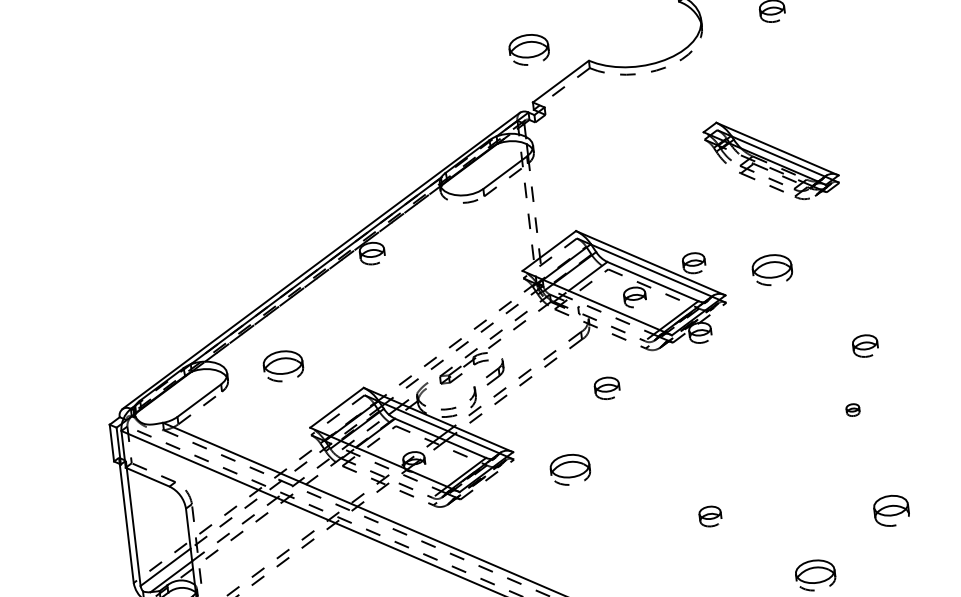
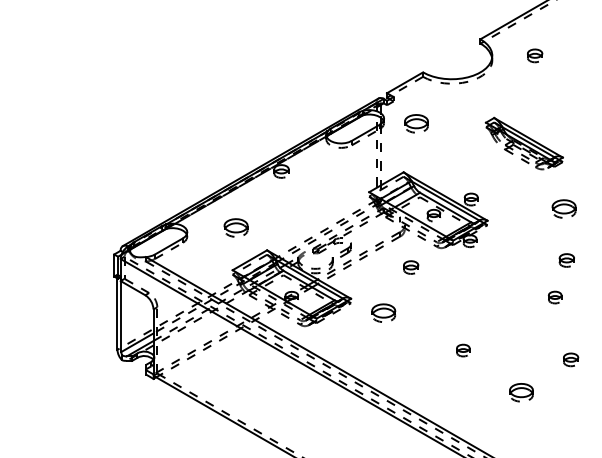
part: (529, 49) -> (416, 123), moved
part: (771, 269) -> (563, 208), moved
part: (282, 365) -> (235, 227), moved
part: (852, 410) -> (554, 297), size x1.67
part: (892, 510) -> (571, 359), size x0.71

